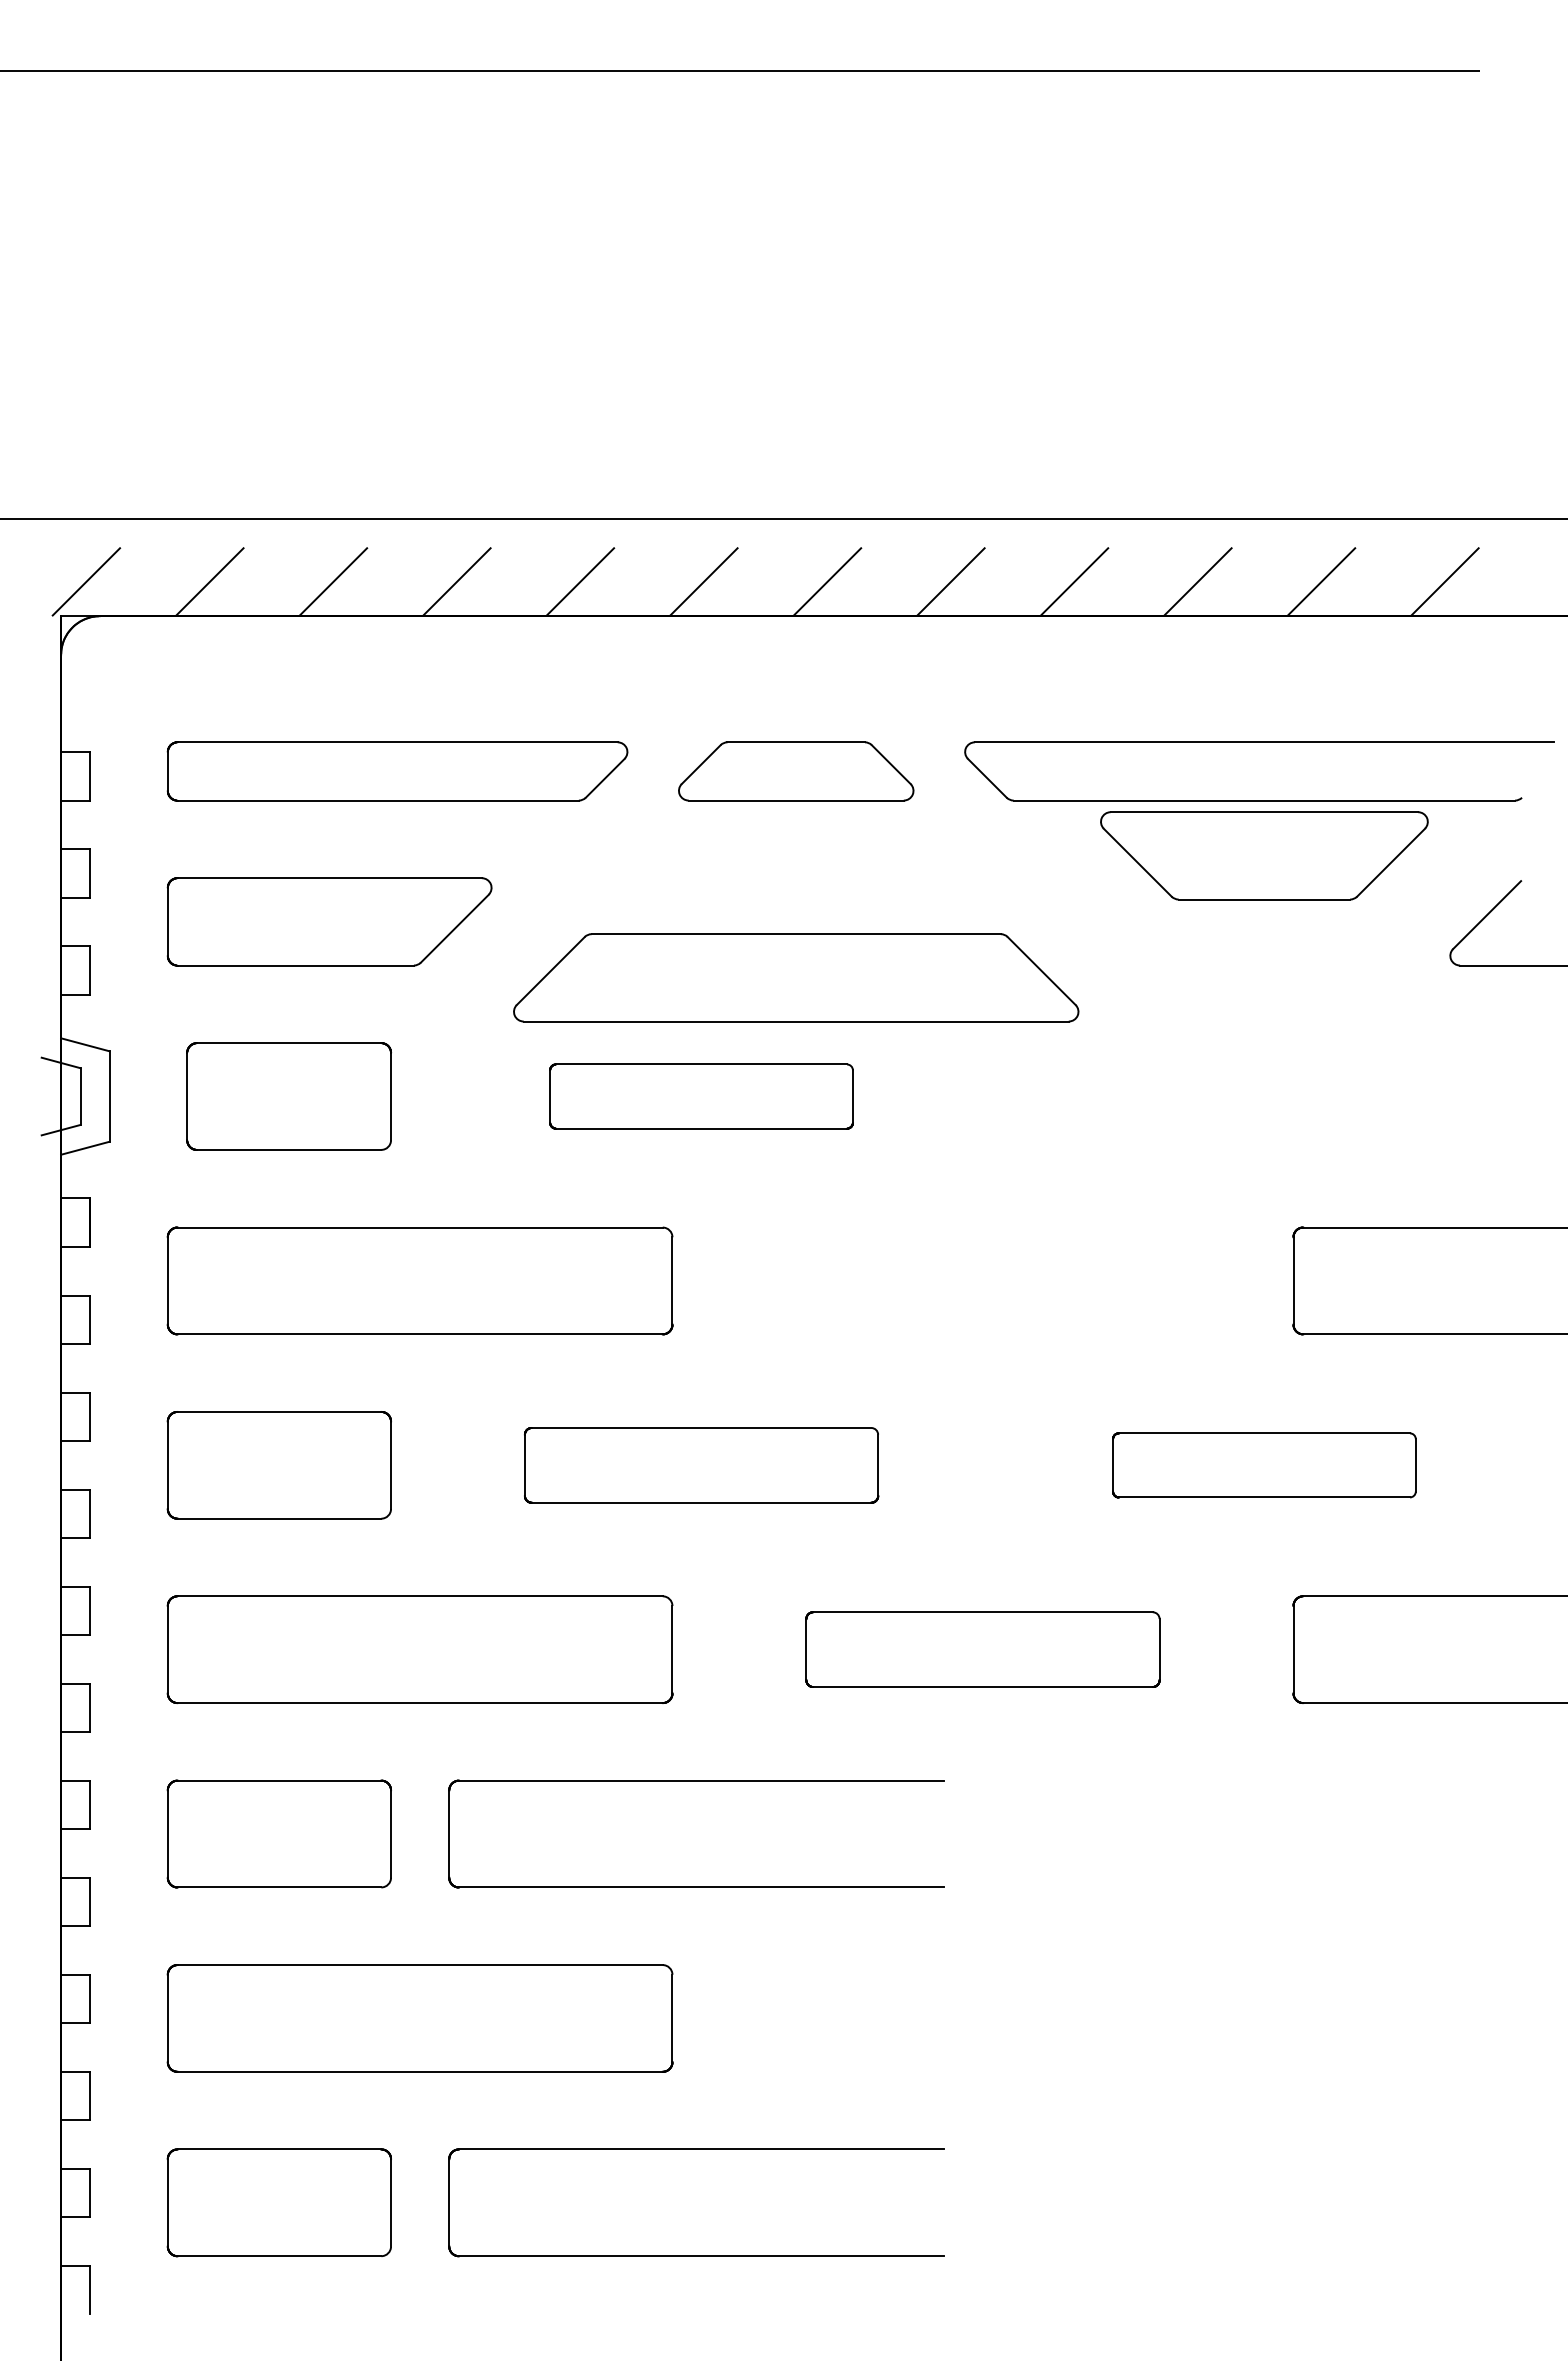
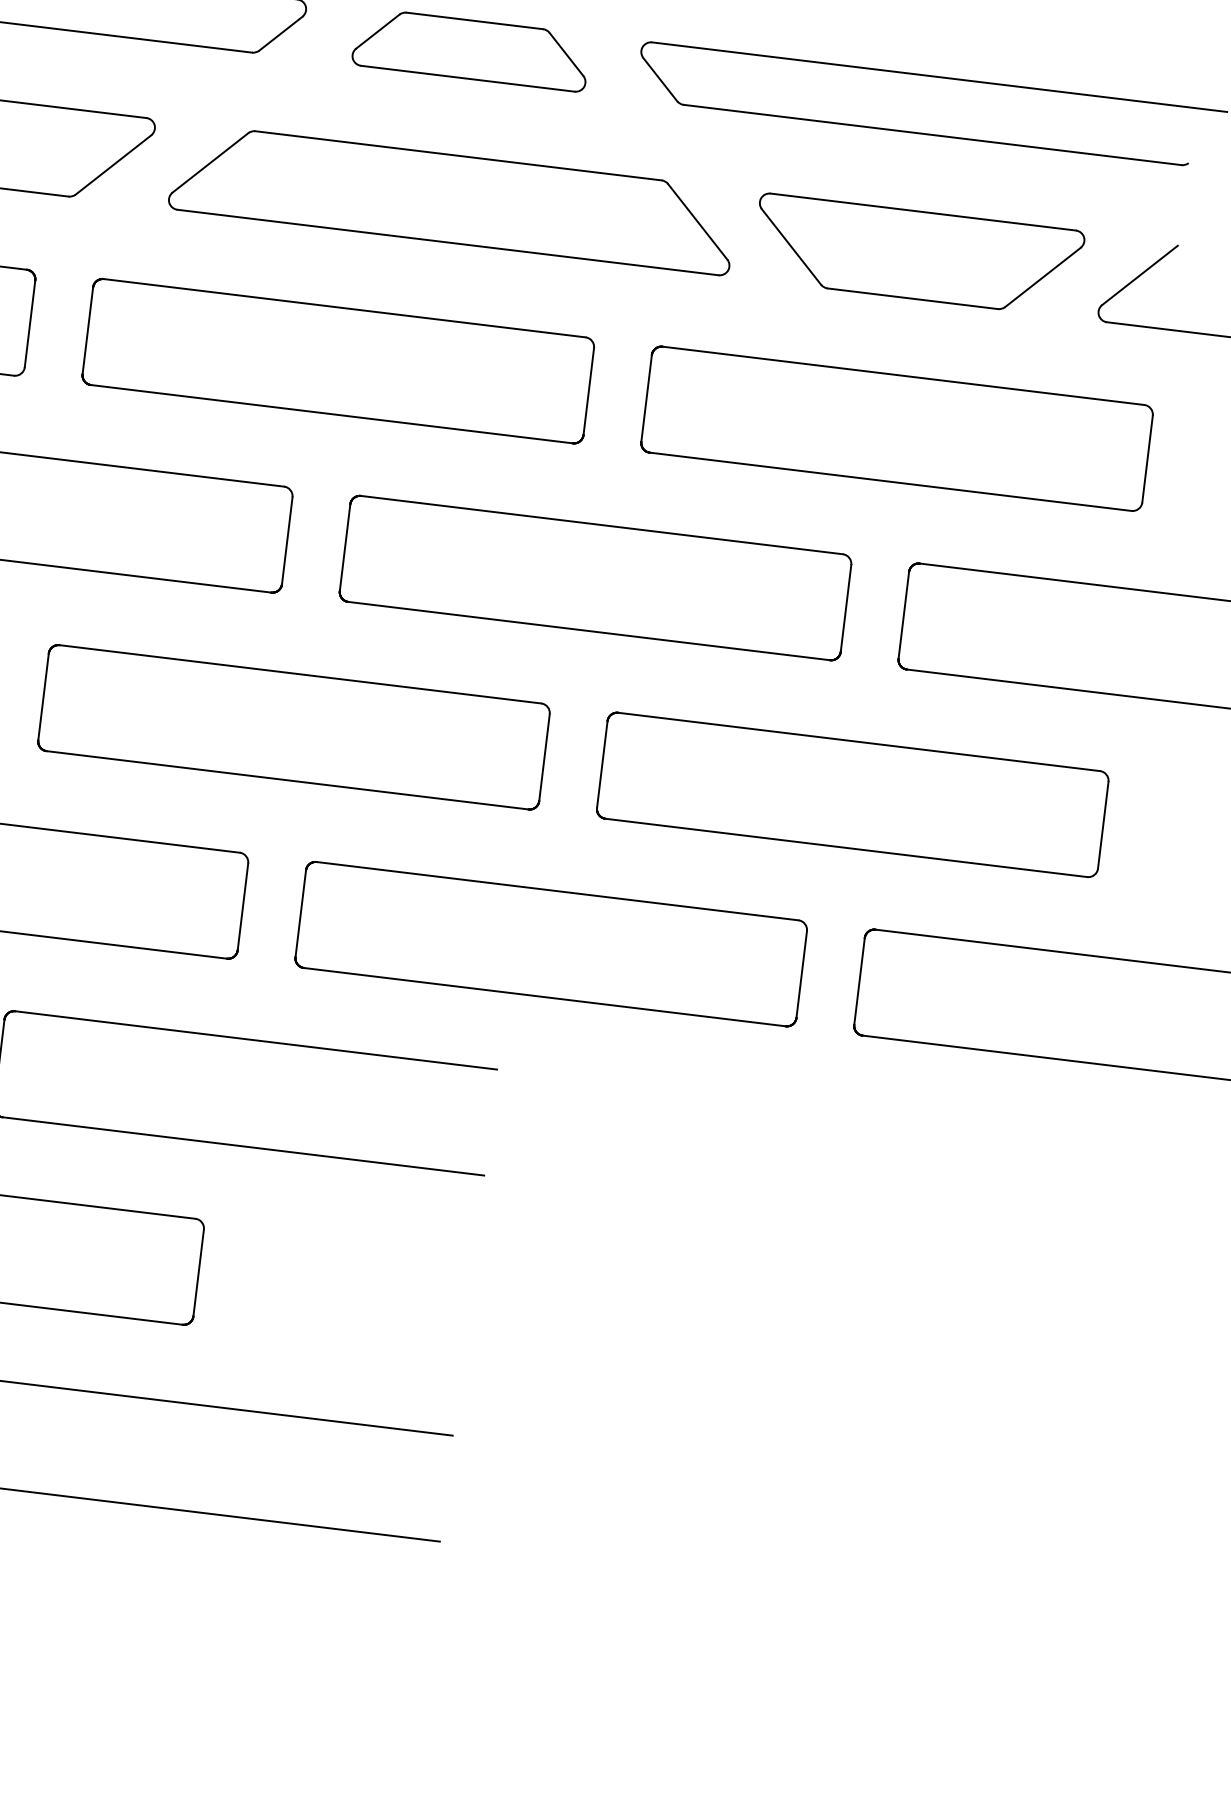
part: (1264, 855) -> (918, 255), moved
part: (796, 977) -> (453, 198), moved
part: (701, 1096) -> (338, 361), size x1.67
part: (1264, 1096) -> (897, 428), added
part: (982, 1280) -> (595, 577), added
part: (701, 1465) -> (293, 727), size x1.43
part: (1264, 1465) -> (852, 795), size x1.67
part: (982, 1649) -> (550, 943), size x1.43

